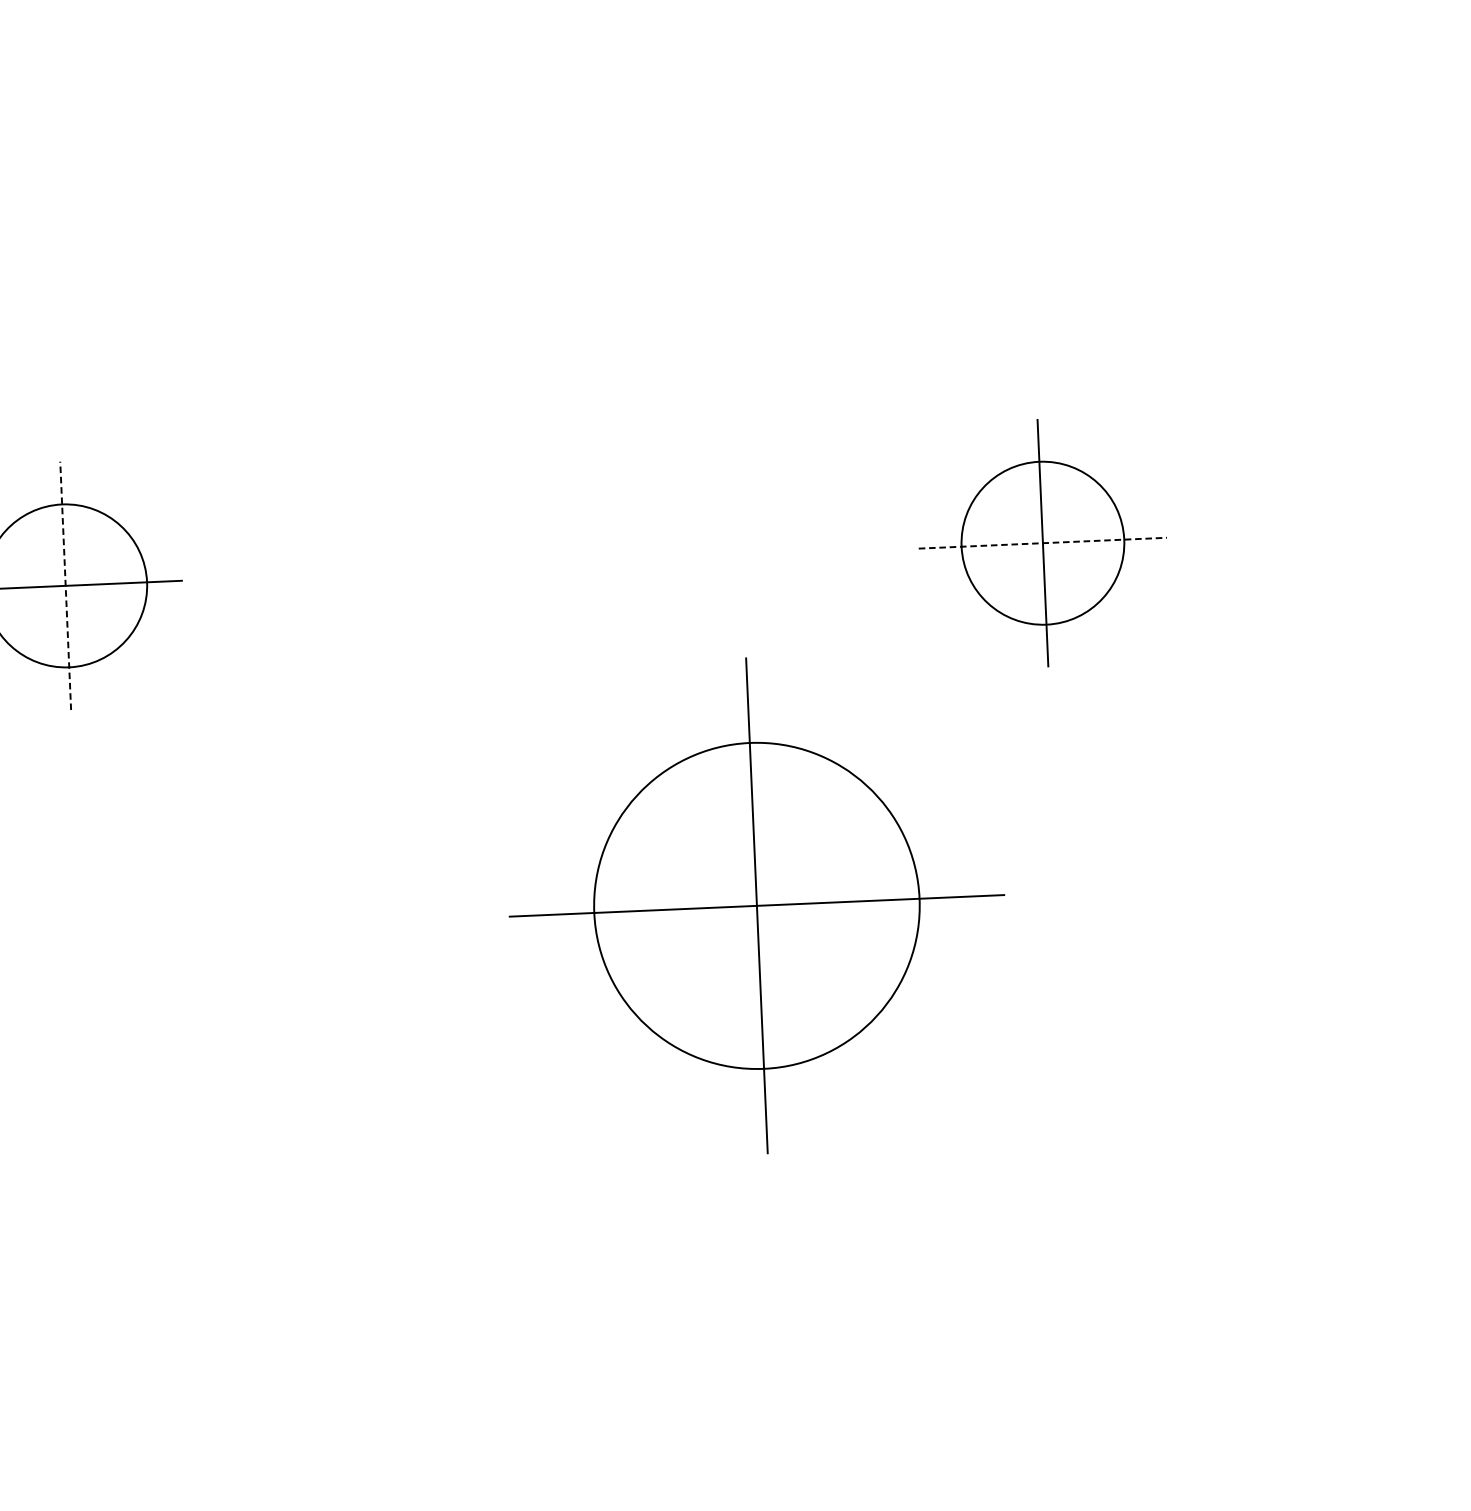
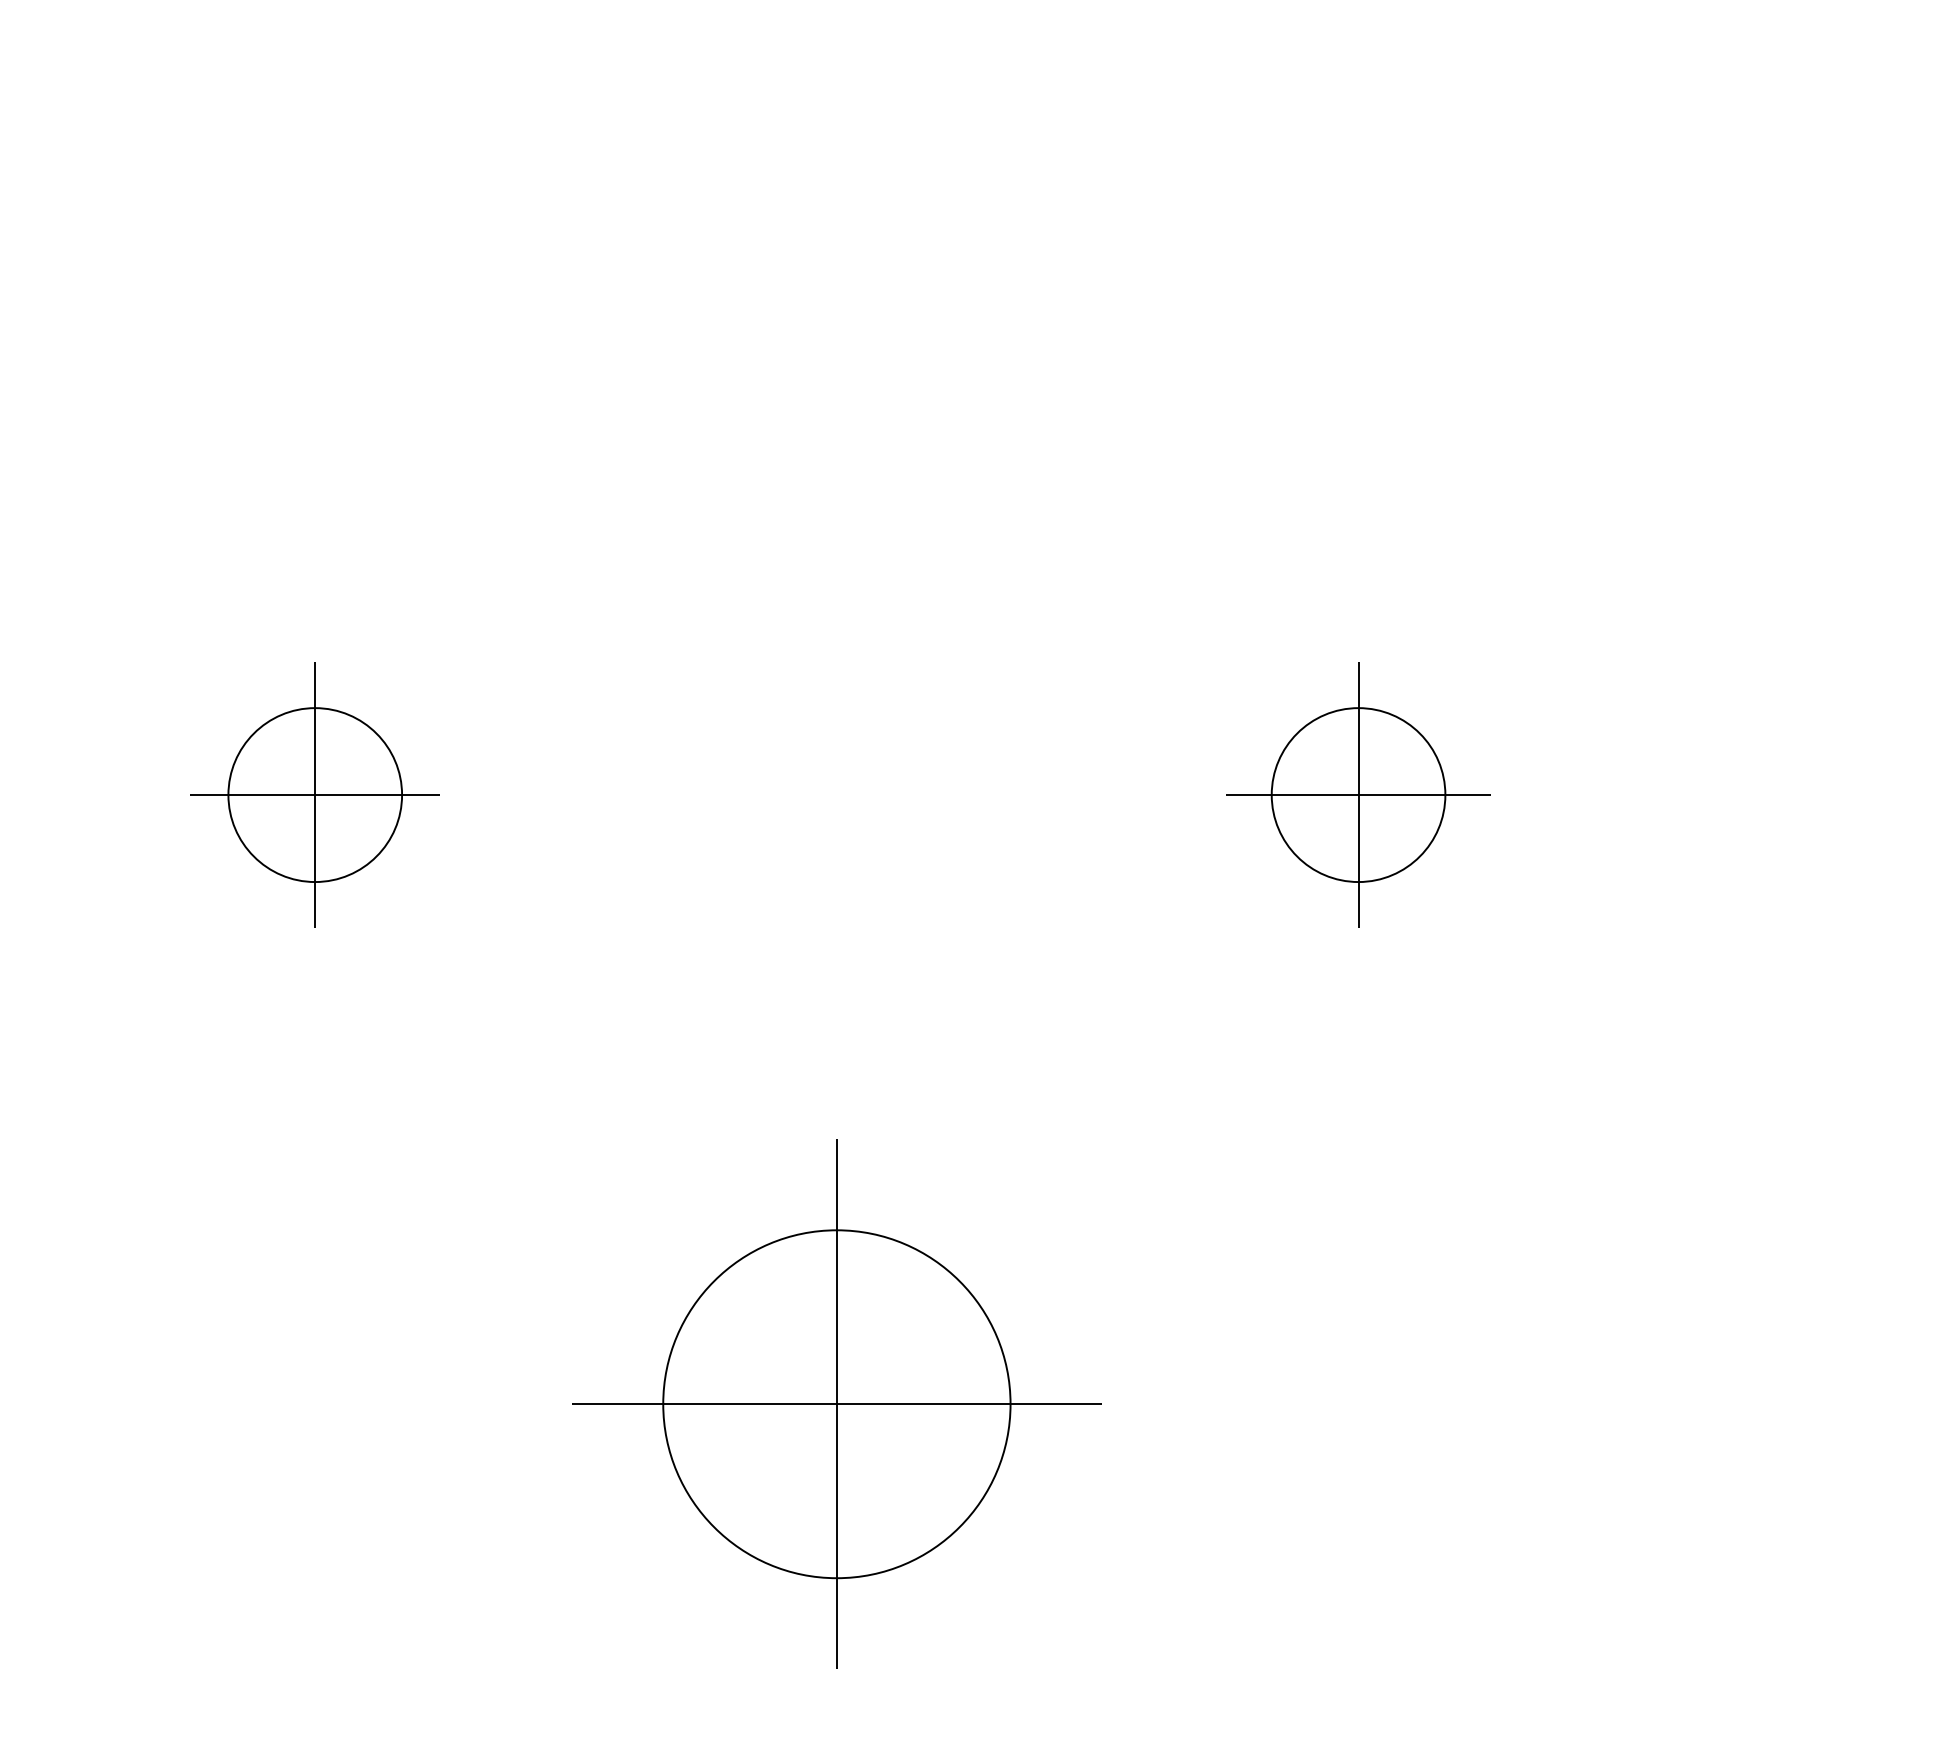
line: (1042, 543) -> (1358, 795), dashed -> solid
line: (66, 586) -> (315, 795), dashed -> solid
part: (756, 905) -> (836, 1403), moved

